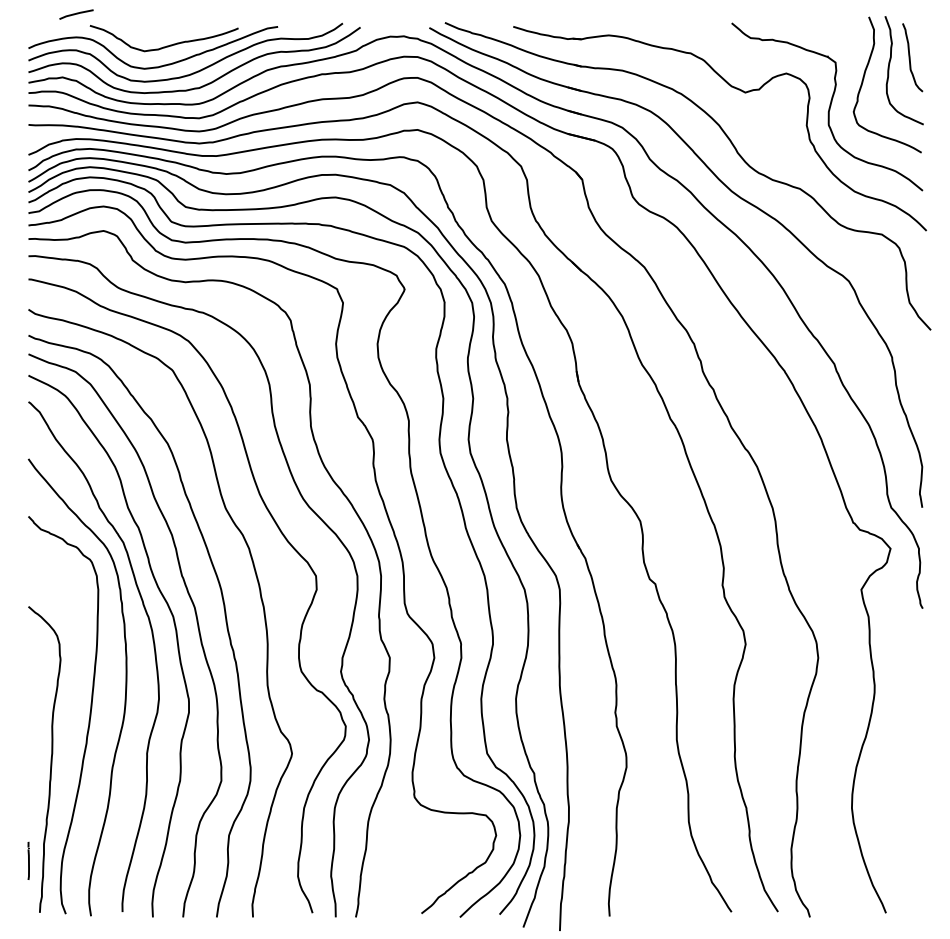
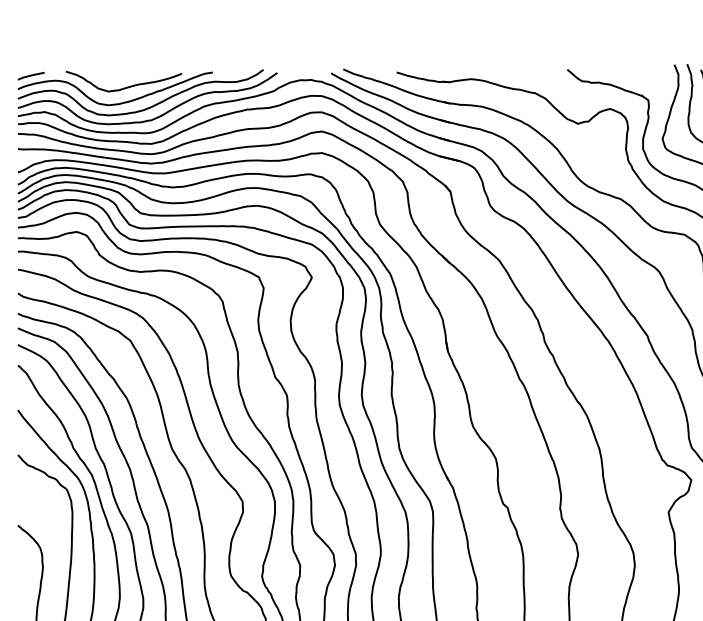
line: (76, 14) -> (31, 76), moved

